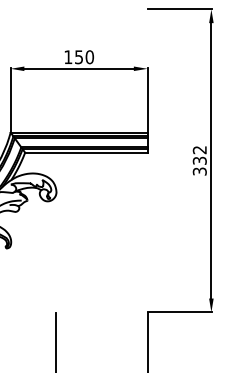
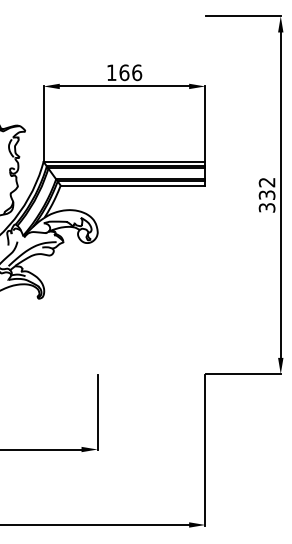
text: (84, 57) -> (130, 72), 150 -> 166

